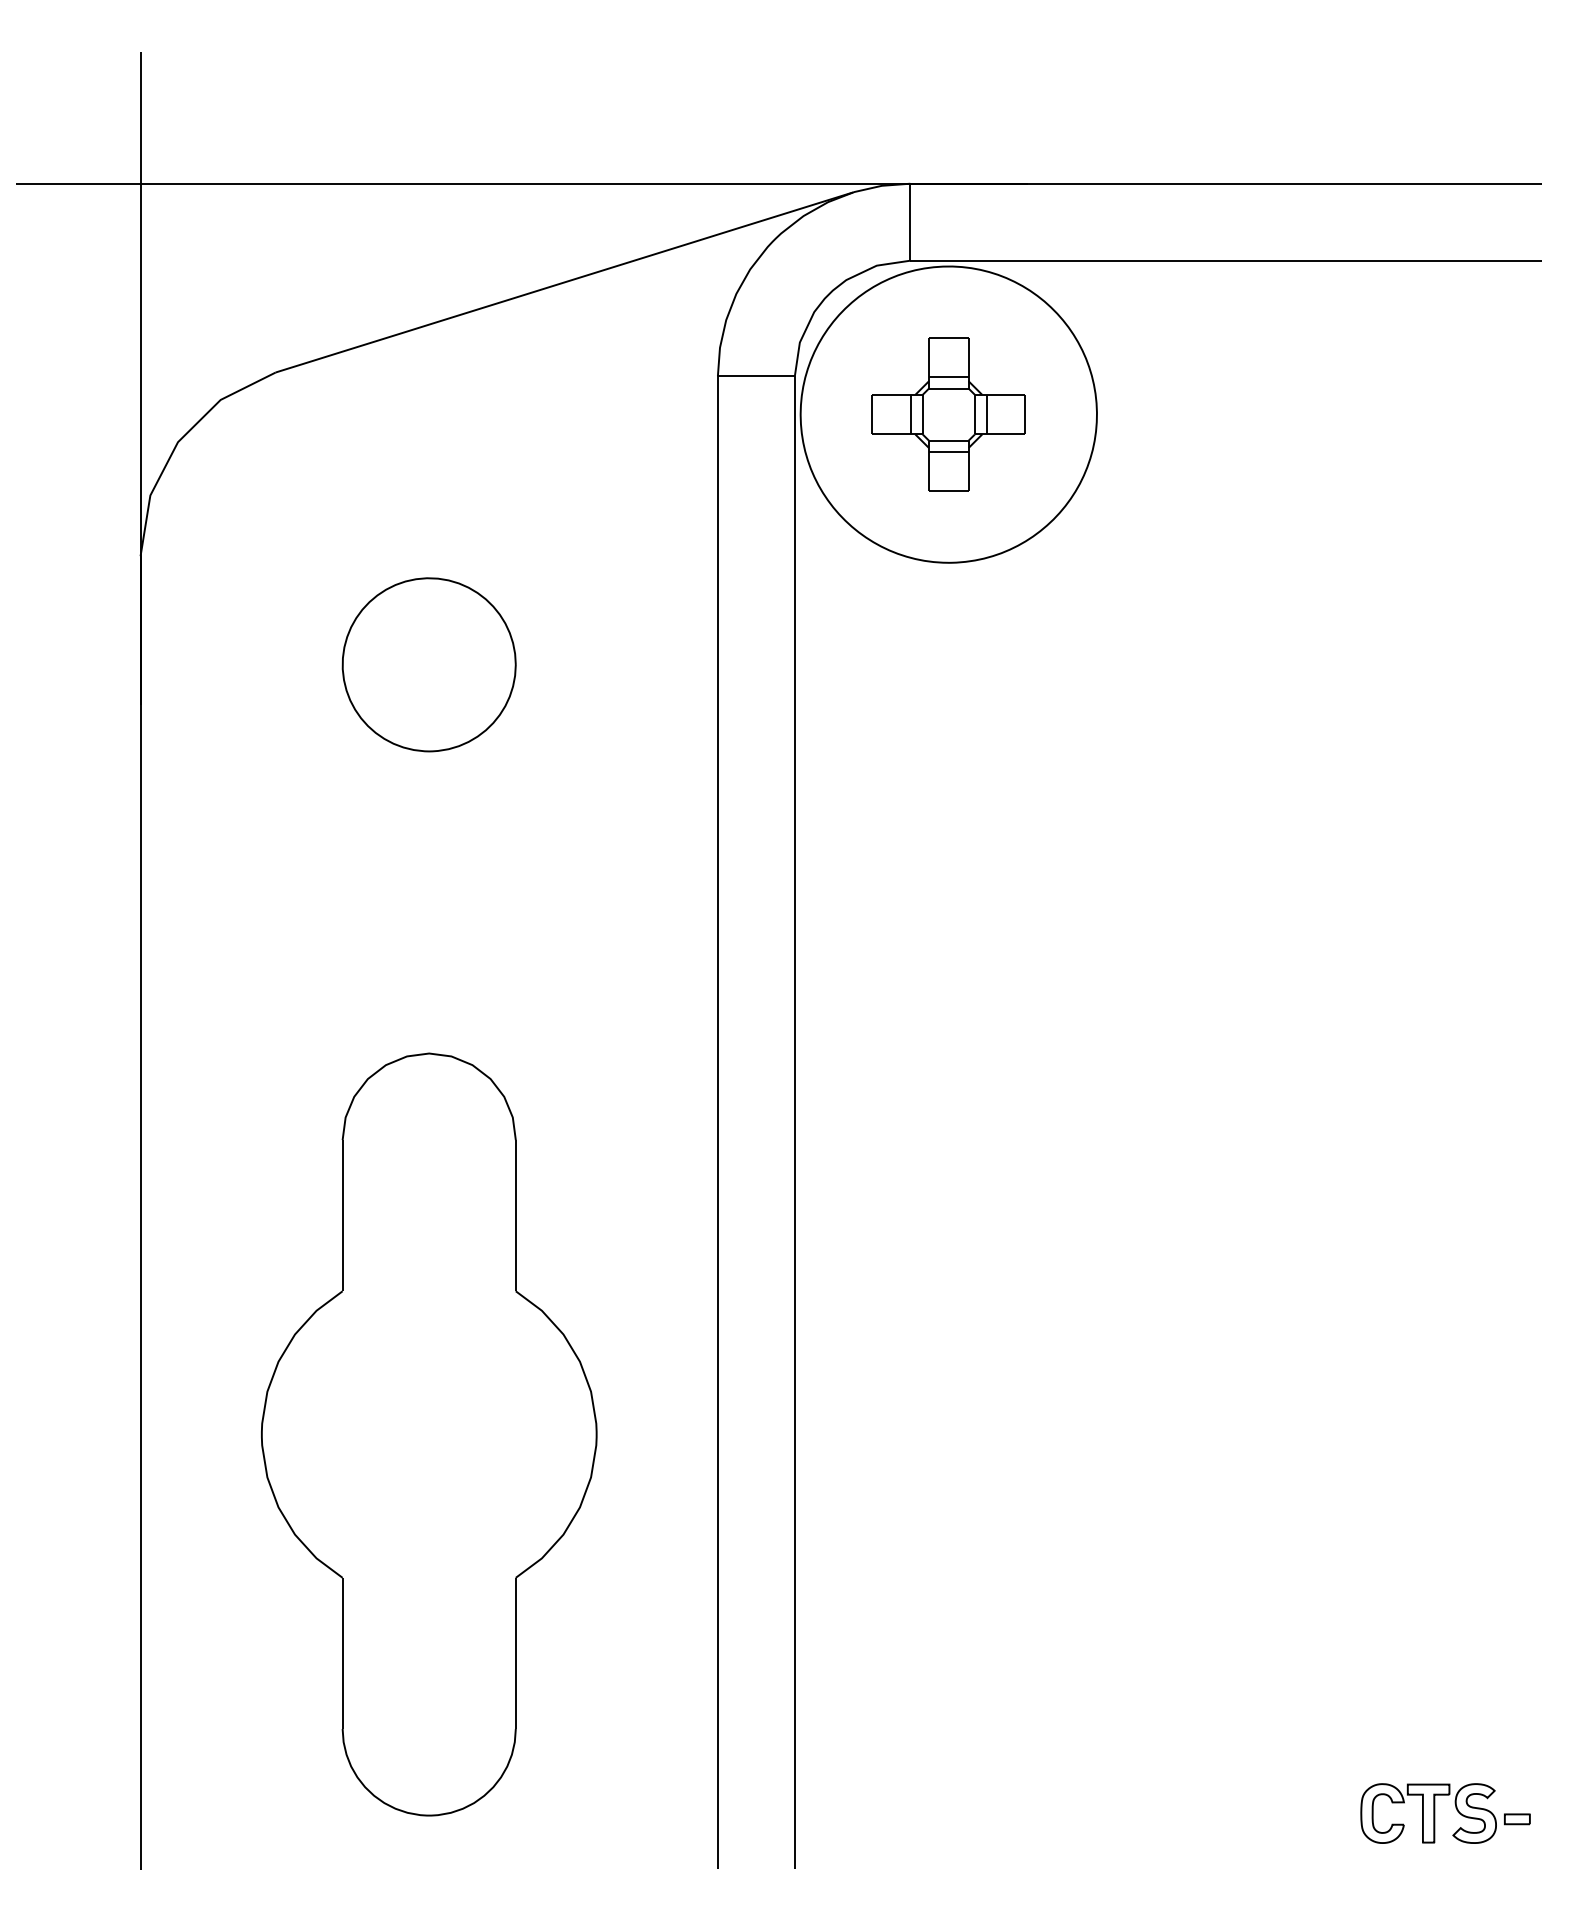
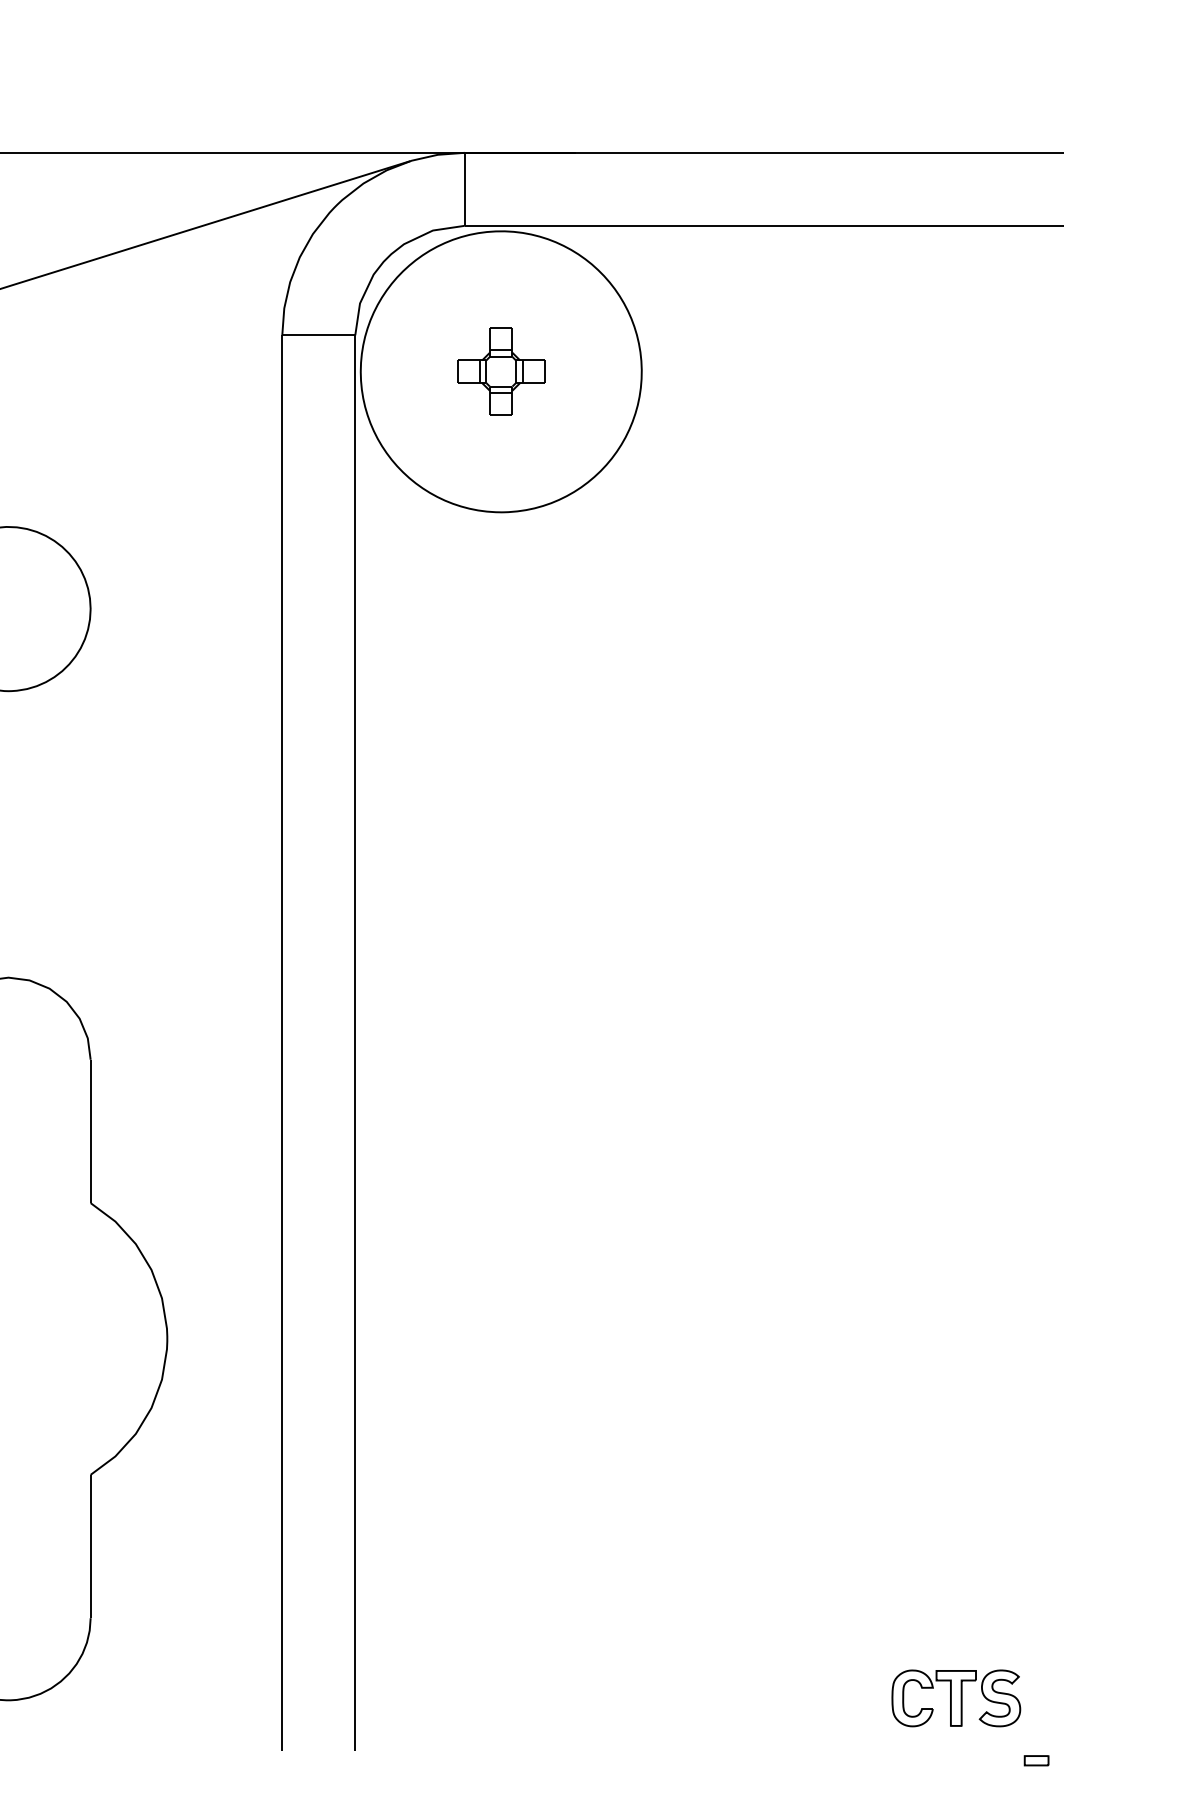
part: (948, 414) -> (500, 371), size x0.6
part: (1517, 1819) -> (1036, 1760), moved

